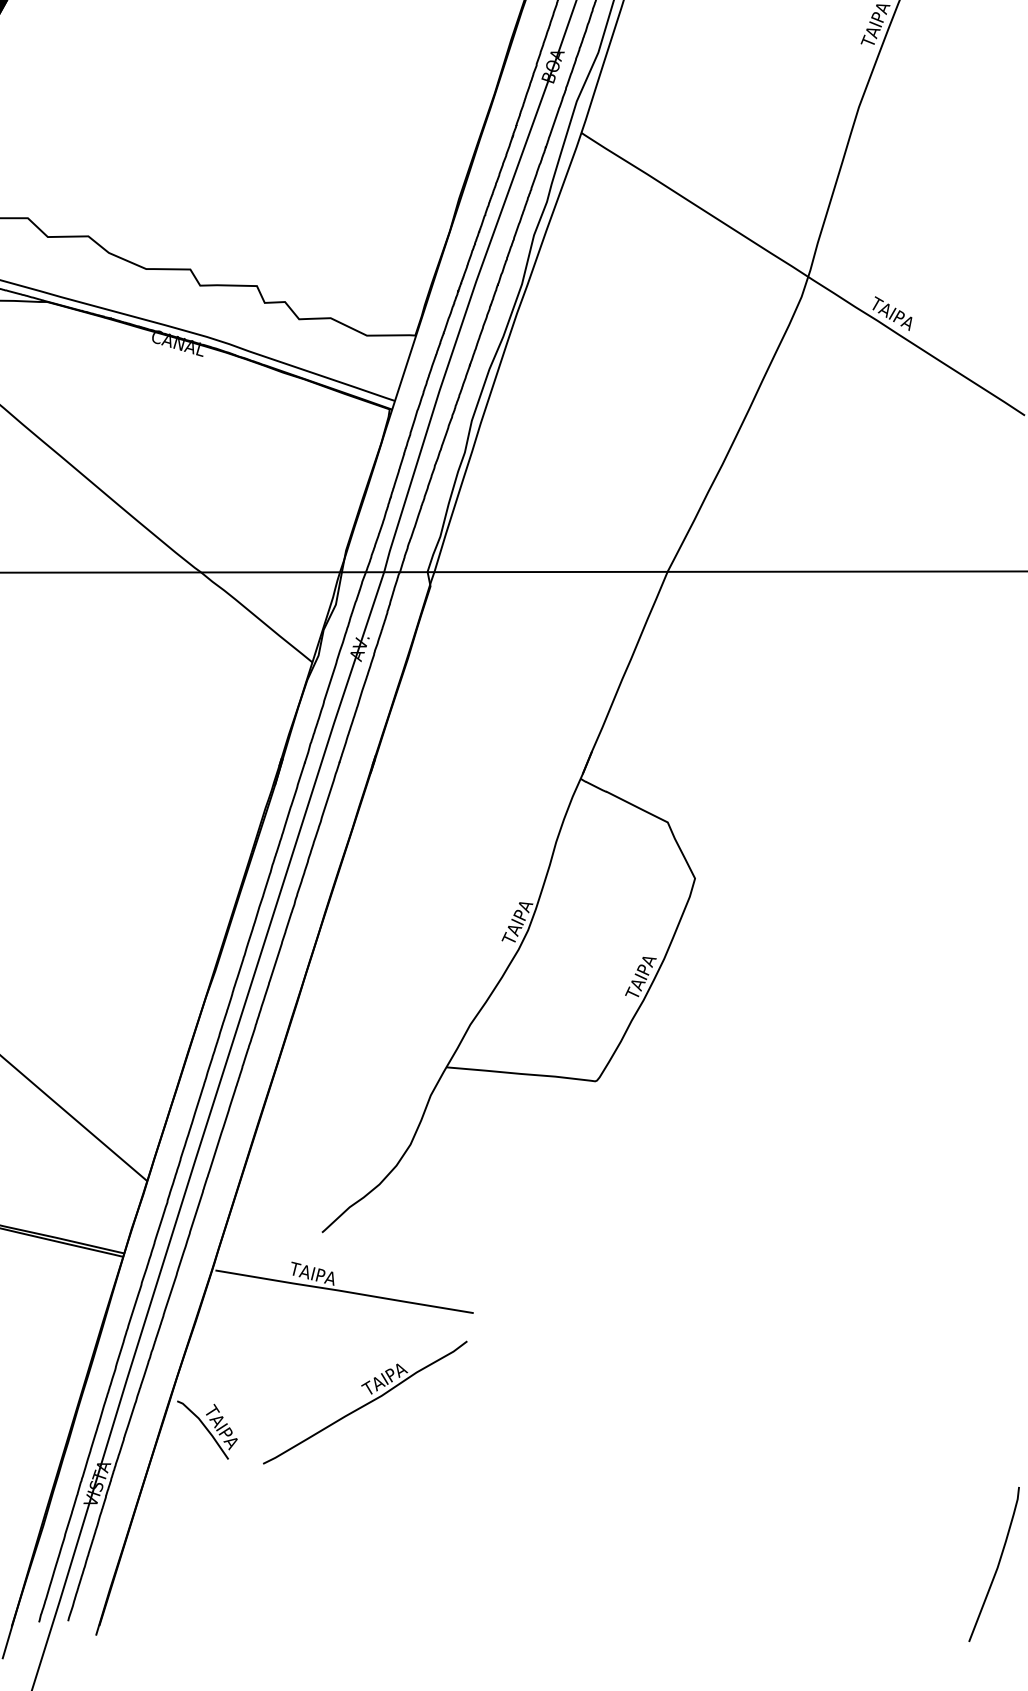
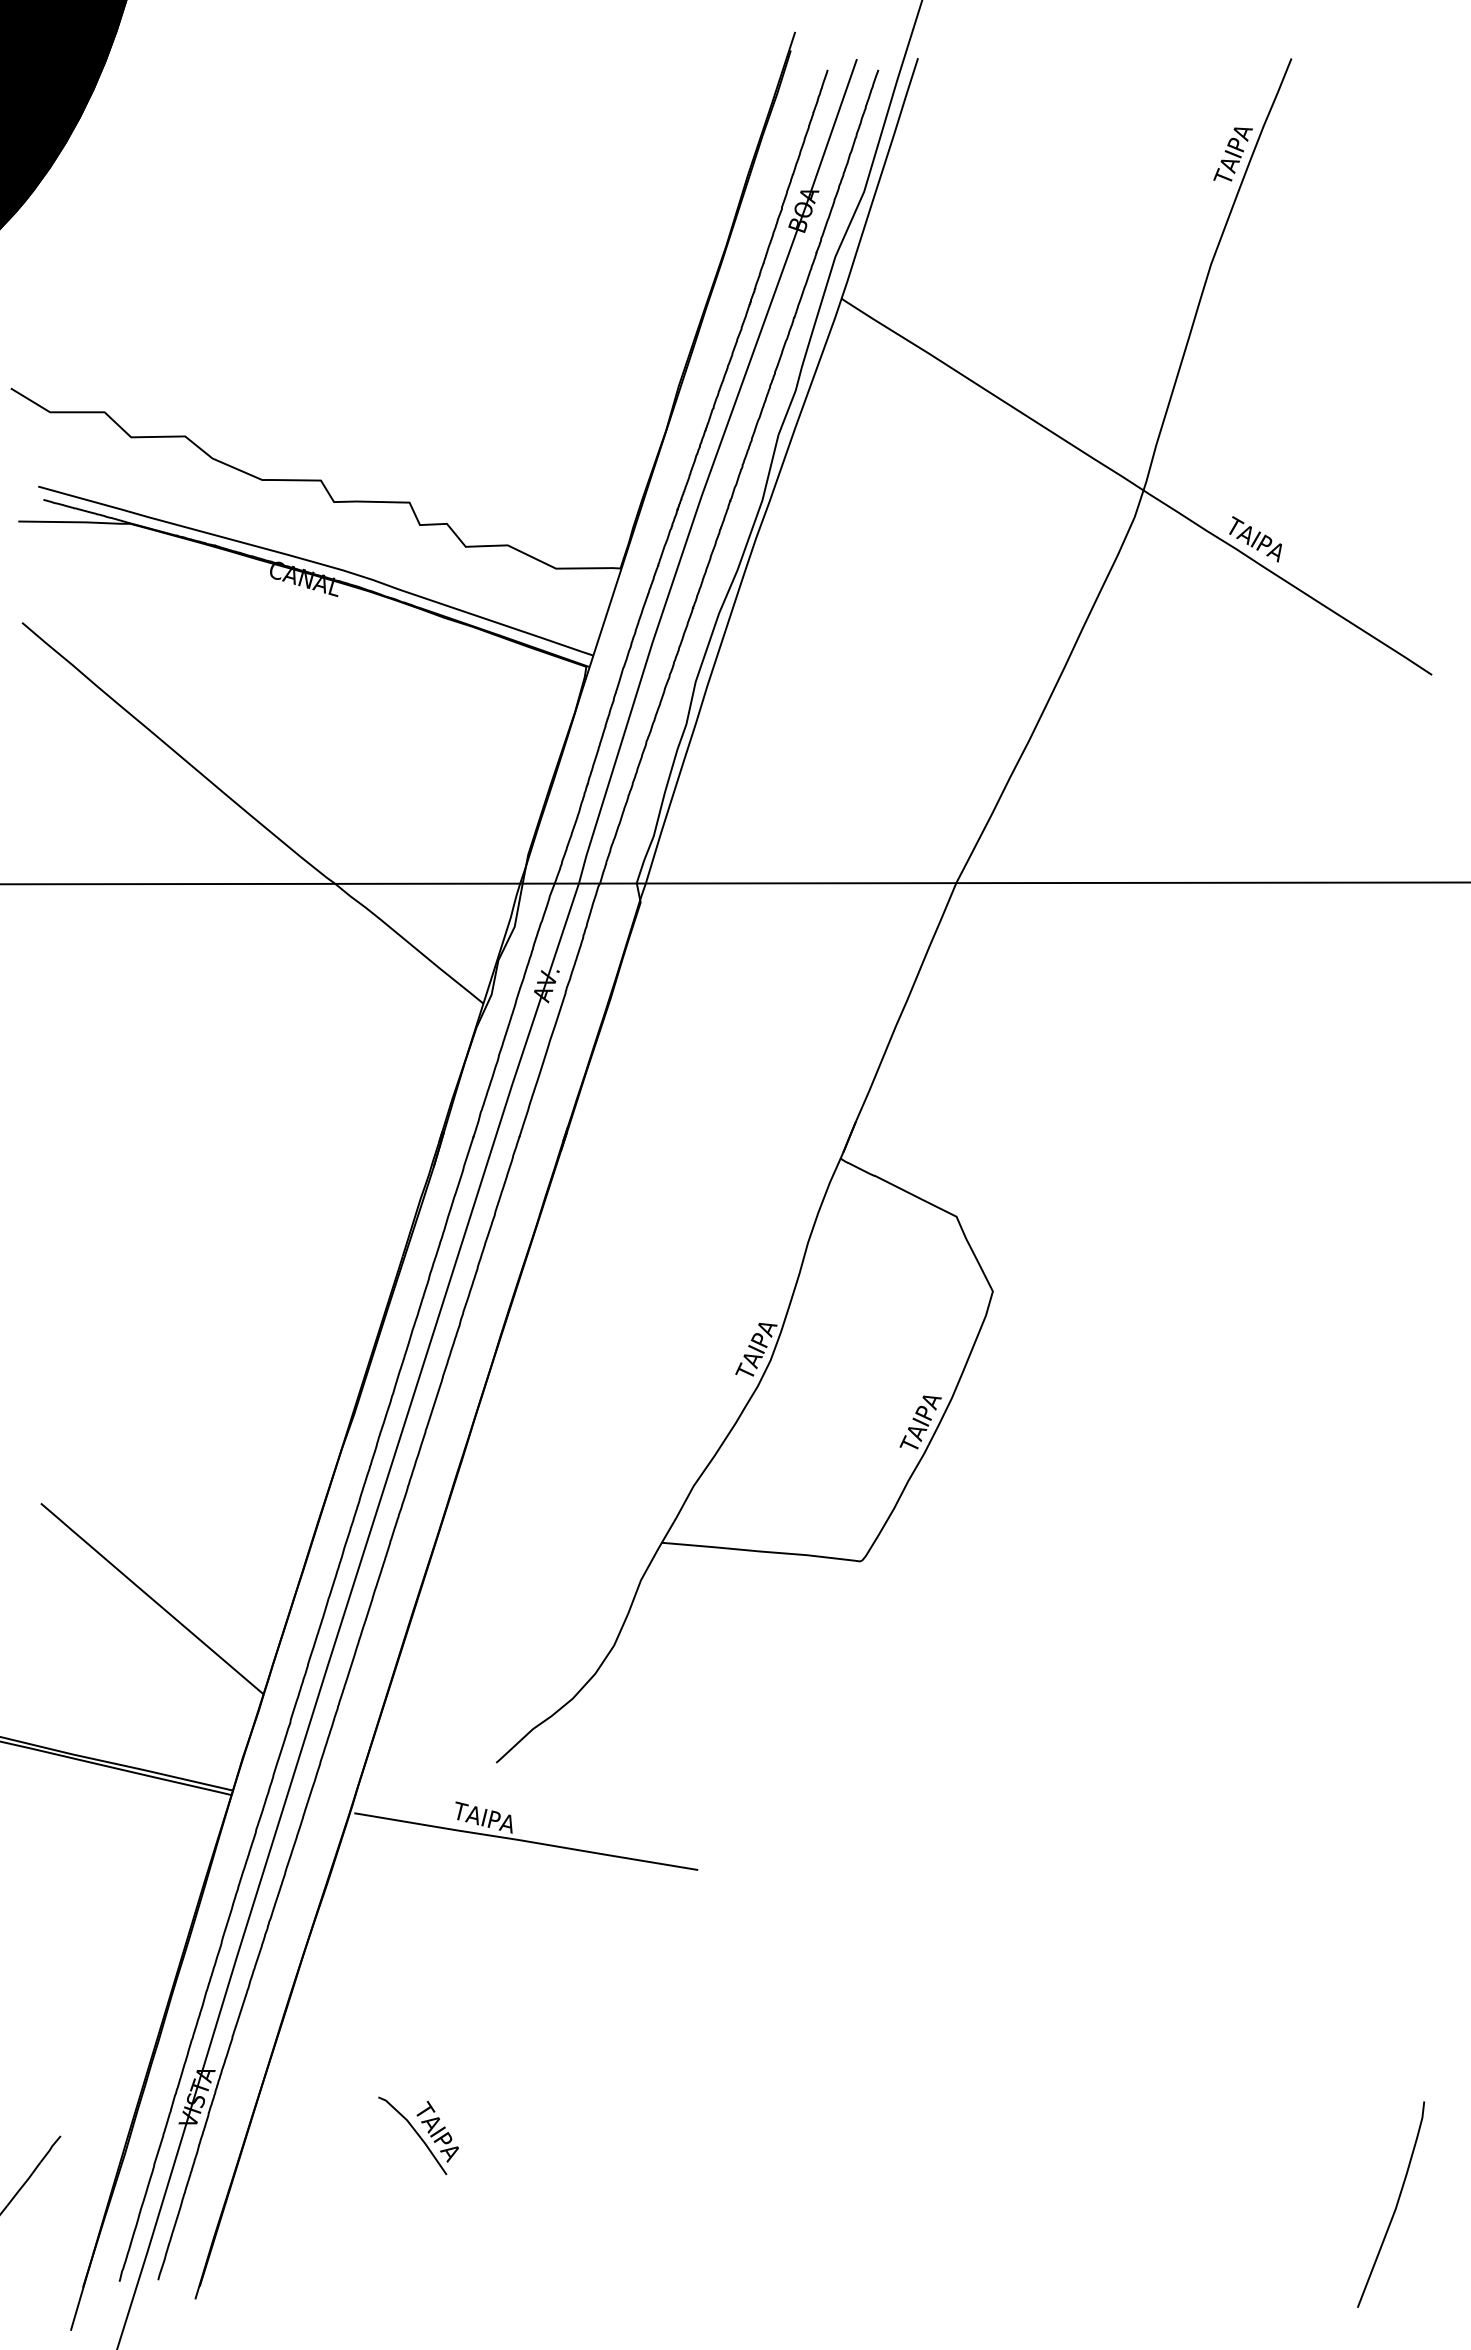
part: (365, 1402) -> (553, 1989), removed
part: (207, 1429) -> (418, 2135), moved

